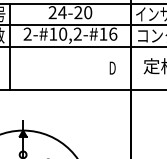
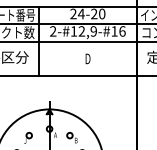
text: (70, 34) -> (87, 31), 2-#10,2-#16 -> 2-#12,9-#16
text: (112, 67) -> (87, 58), moved

